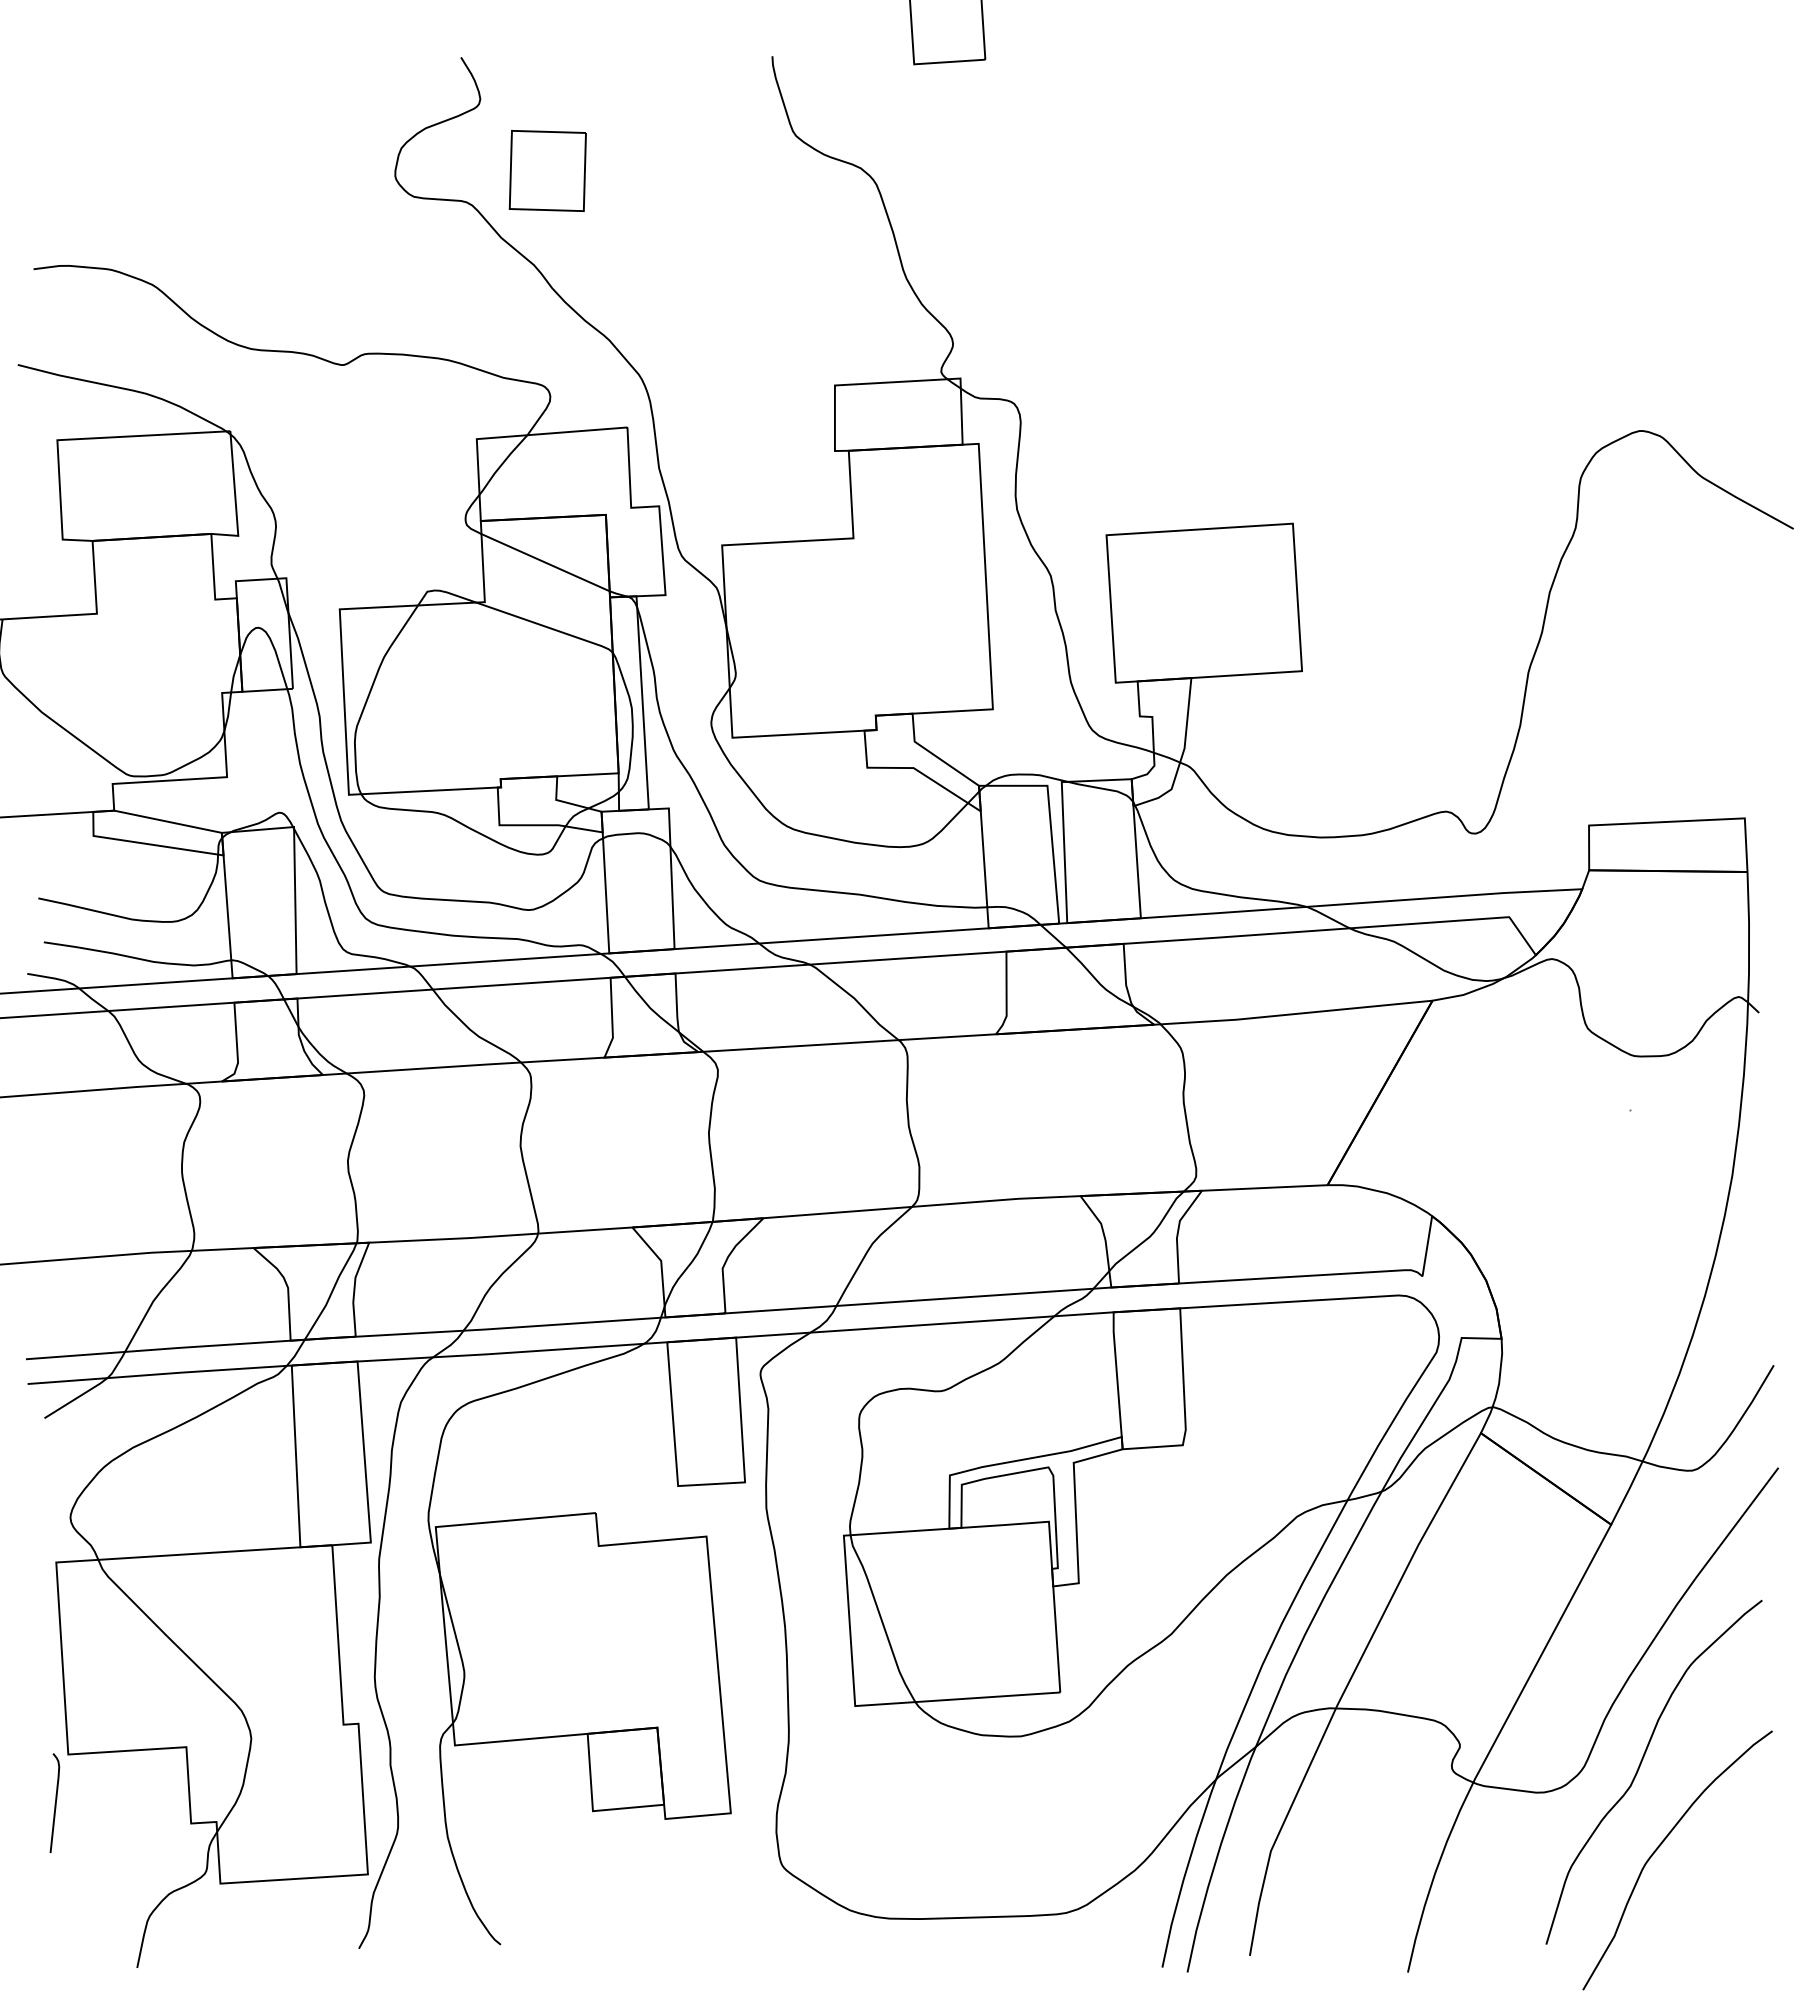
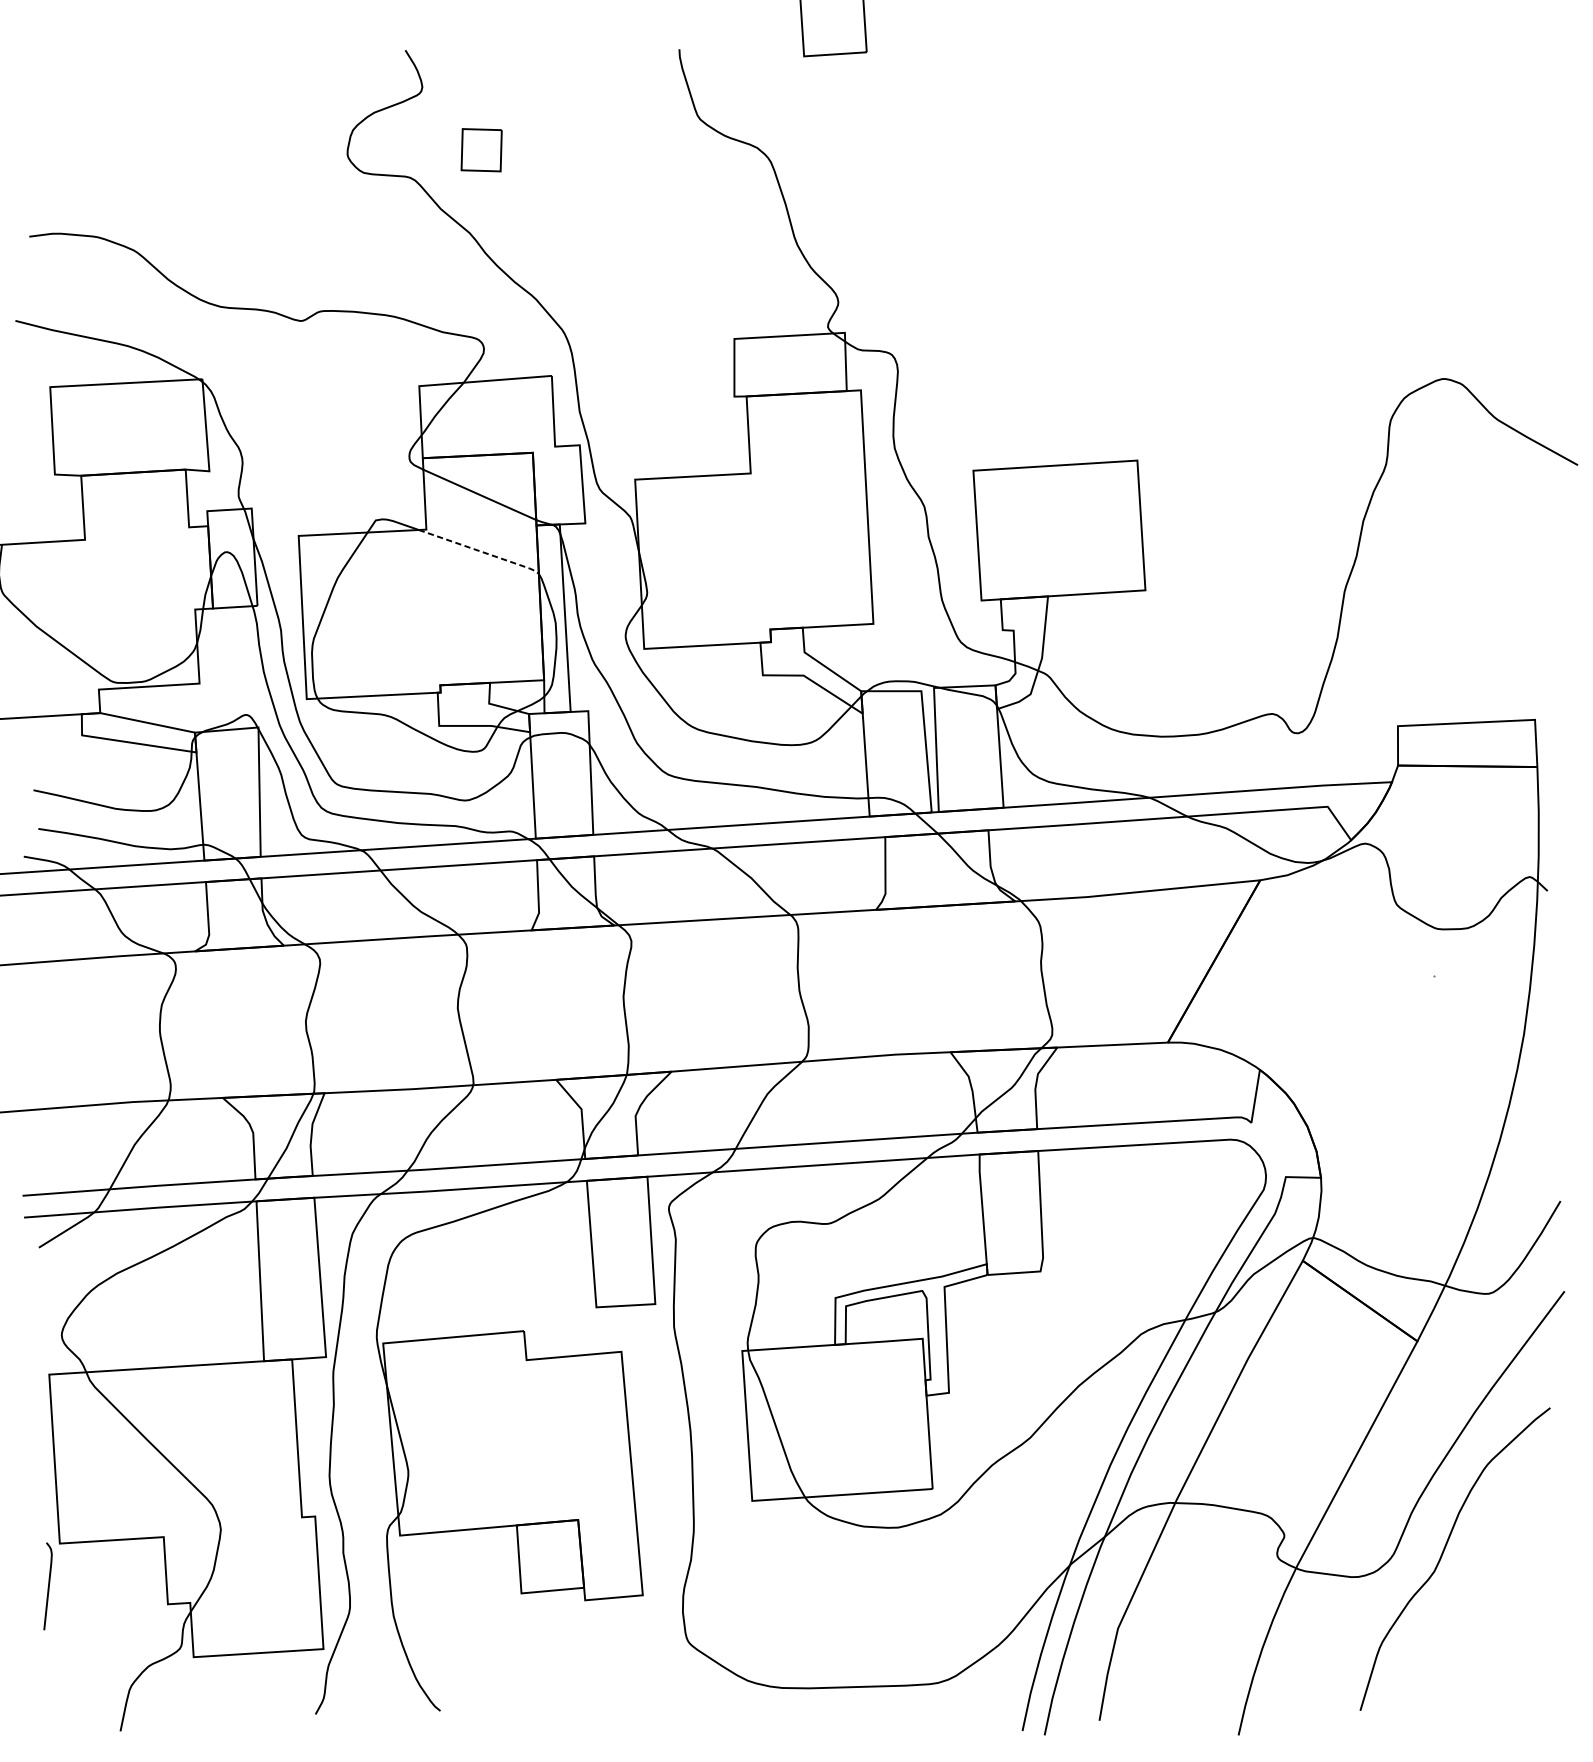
part: (547, 170) -> (481, 149), size x0.6
line: (547, 627) -> (481, 551), solid -> dashed
curve: (1660, 1846) -> (1460, 1624), removed

